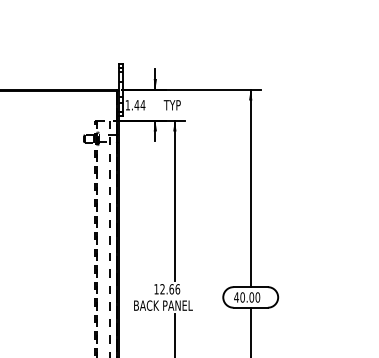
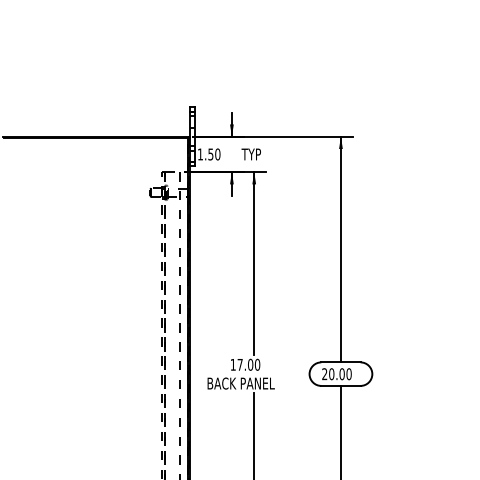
text: (140, 105) -> (214, 154), 1.44 -> 1.50
text: (169, 288) -> (248, 364), 12.66 -> 17.00
text: (236, 297) -> (324, 374), 40.00 -> 20.00

